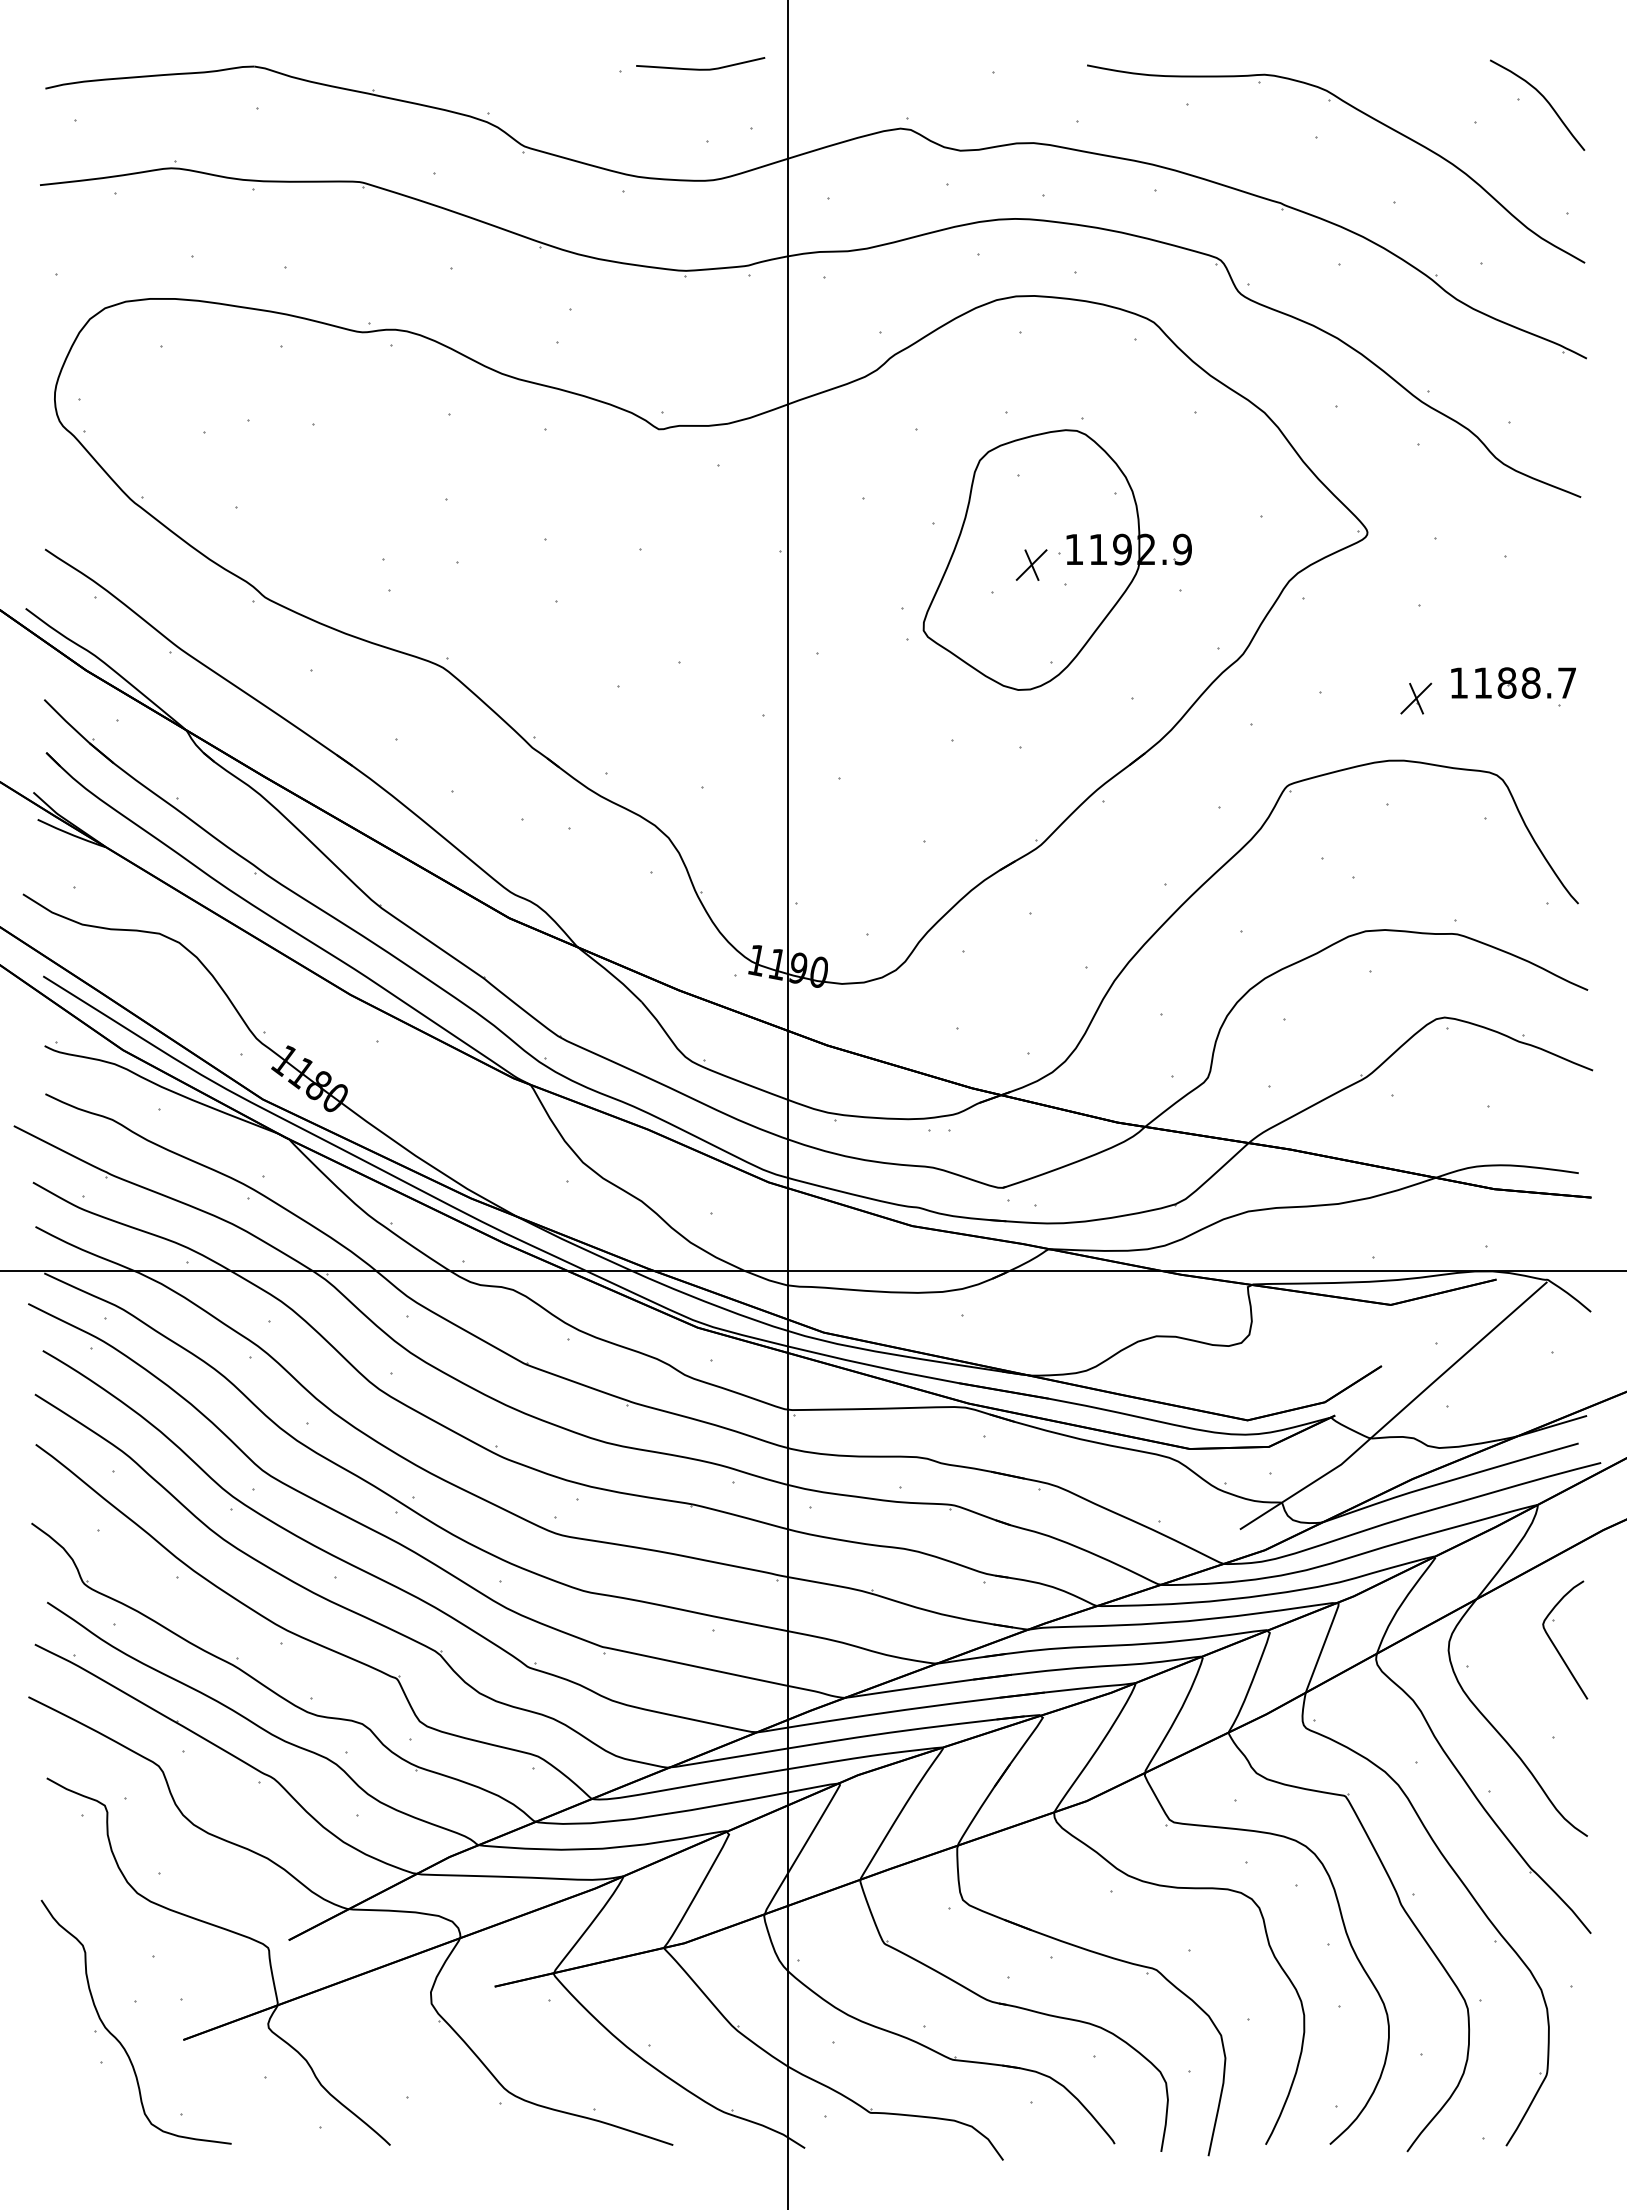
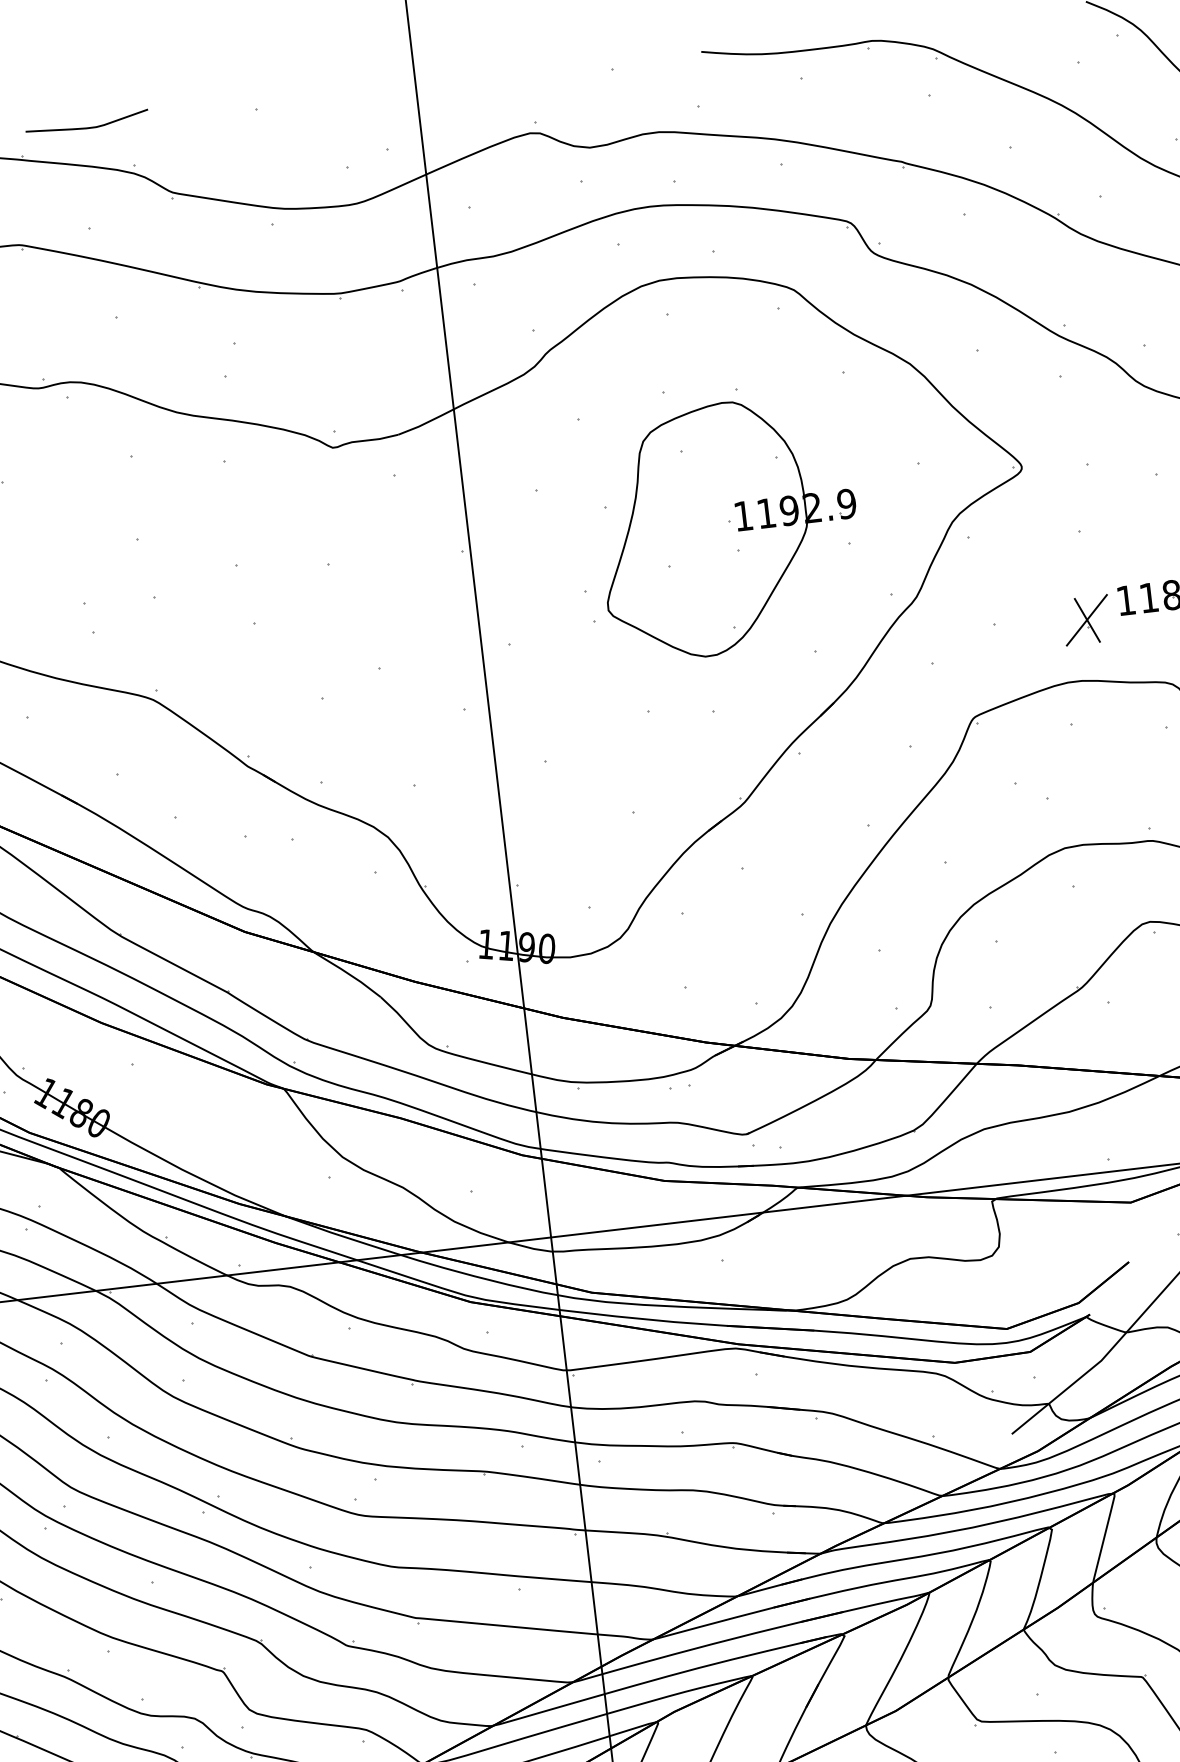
curve: (700, 68) -> (87, 127), moved
part: (1031, 564) -> (704, 535), removed
part: (1416, 698) -> (1087, 620), size x1.6

